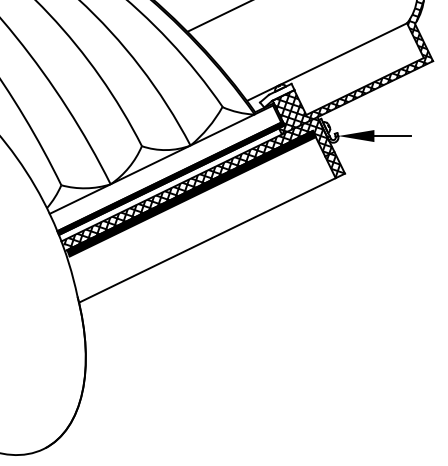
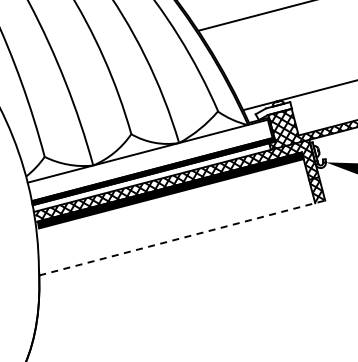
line: (212, 238) -> (182, 238), solid -> dashed

